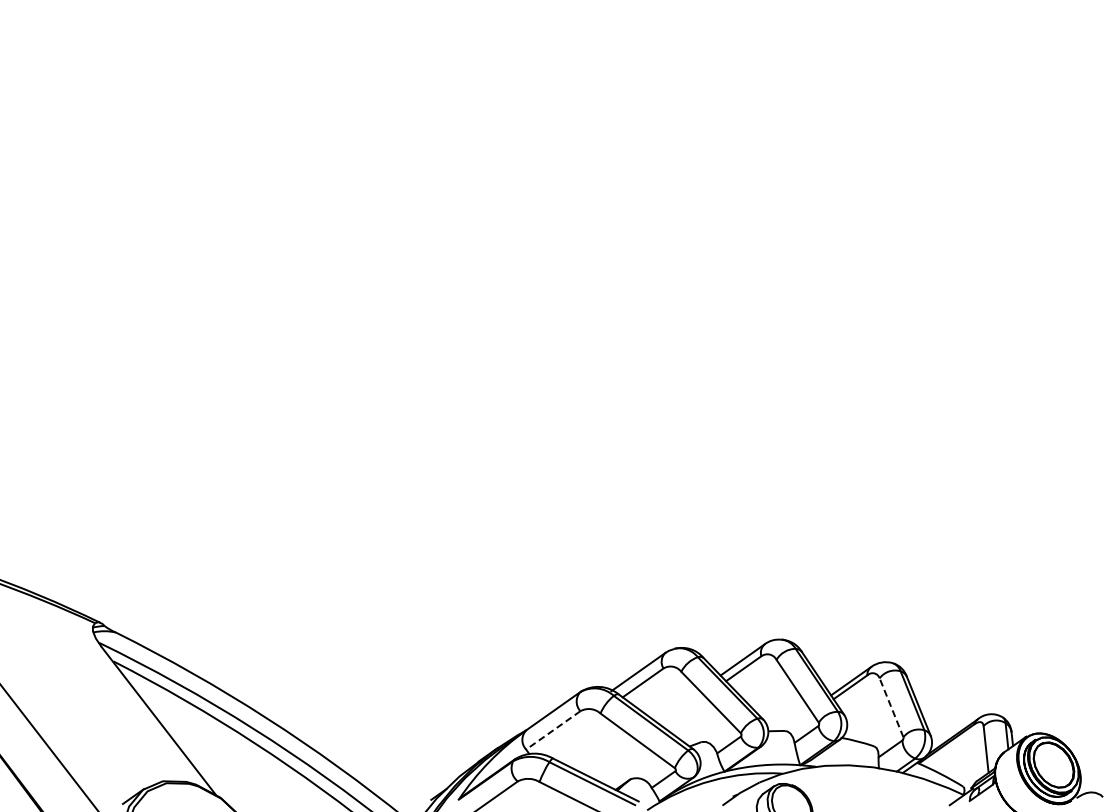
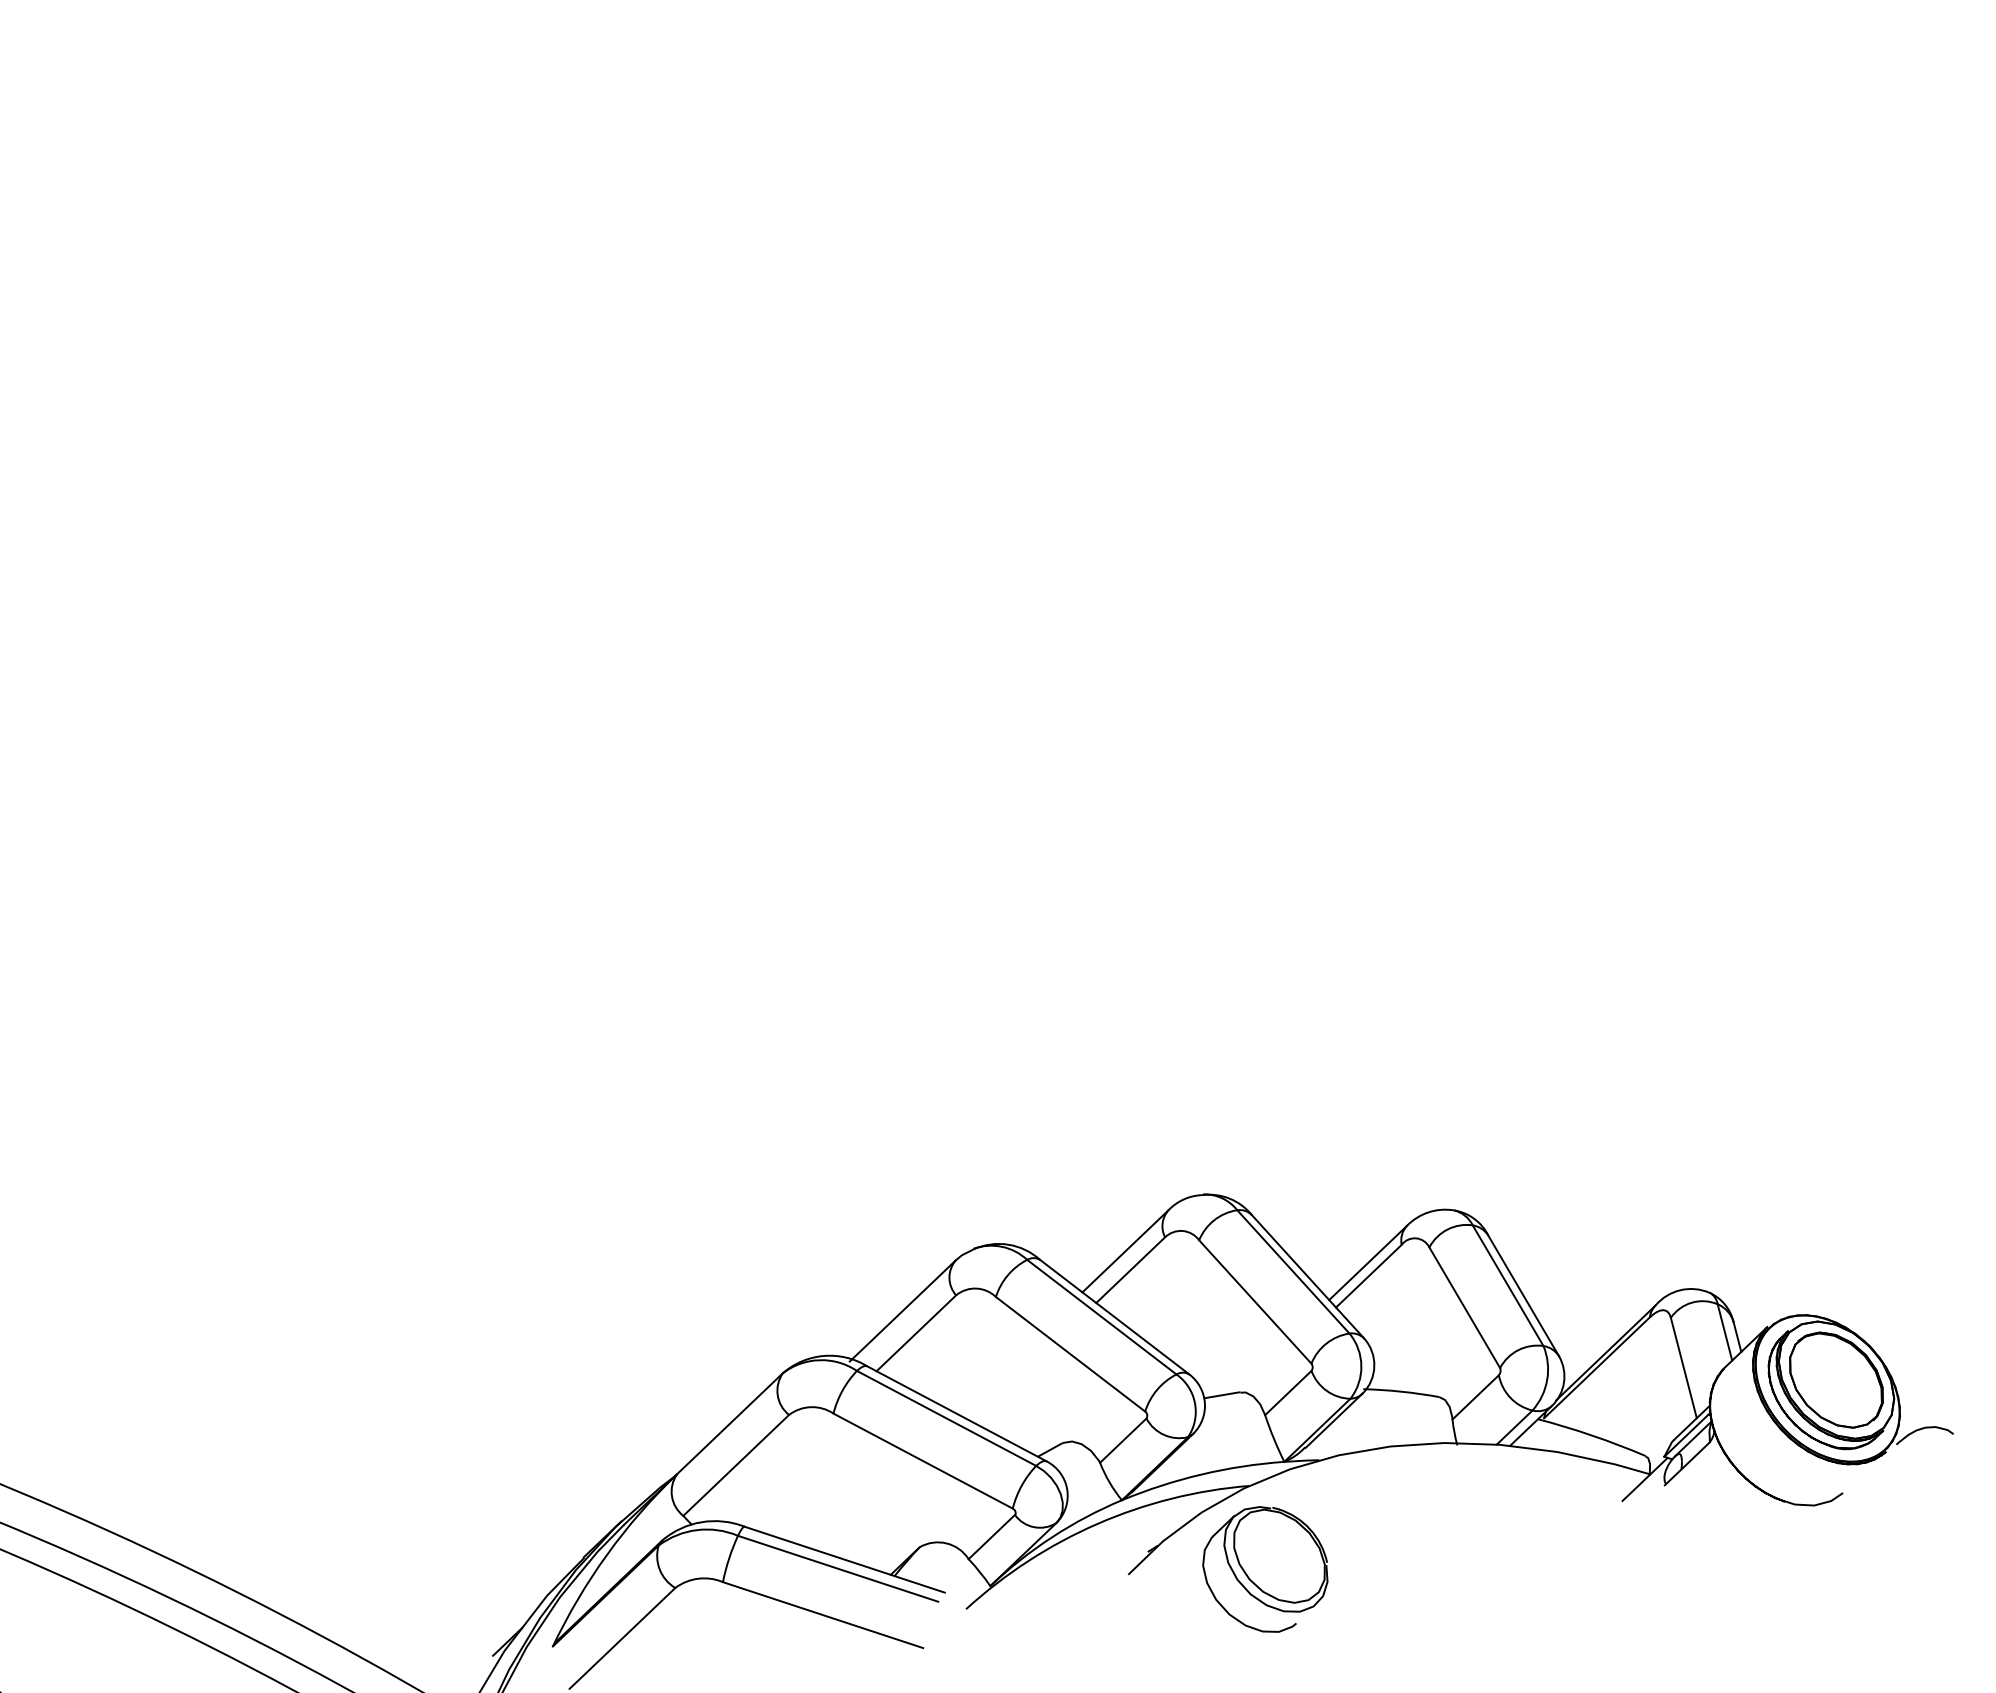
line: (891, 707) -> (1464, 1307), dashed -> solid
line: (552, 730) -> (734, 1465), dashed -> solid

